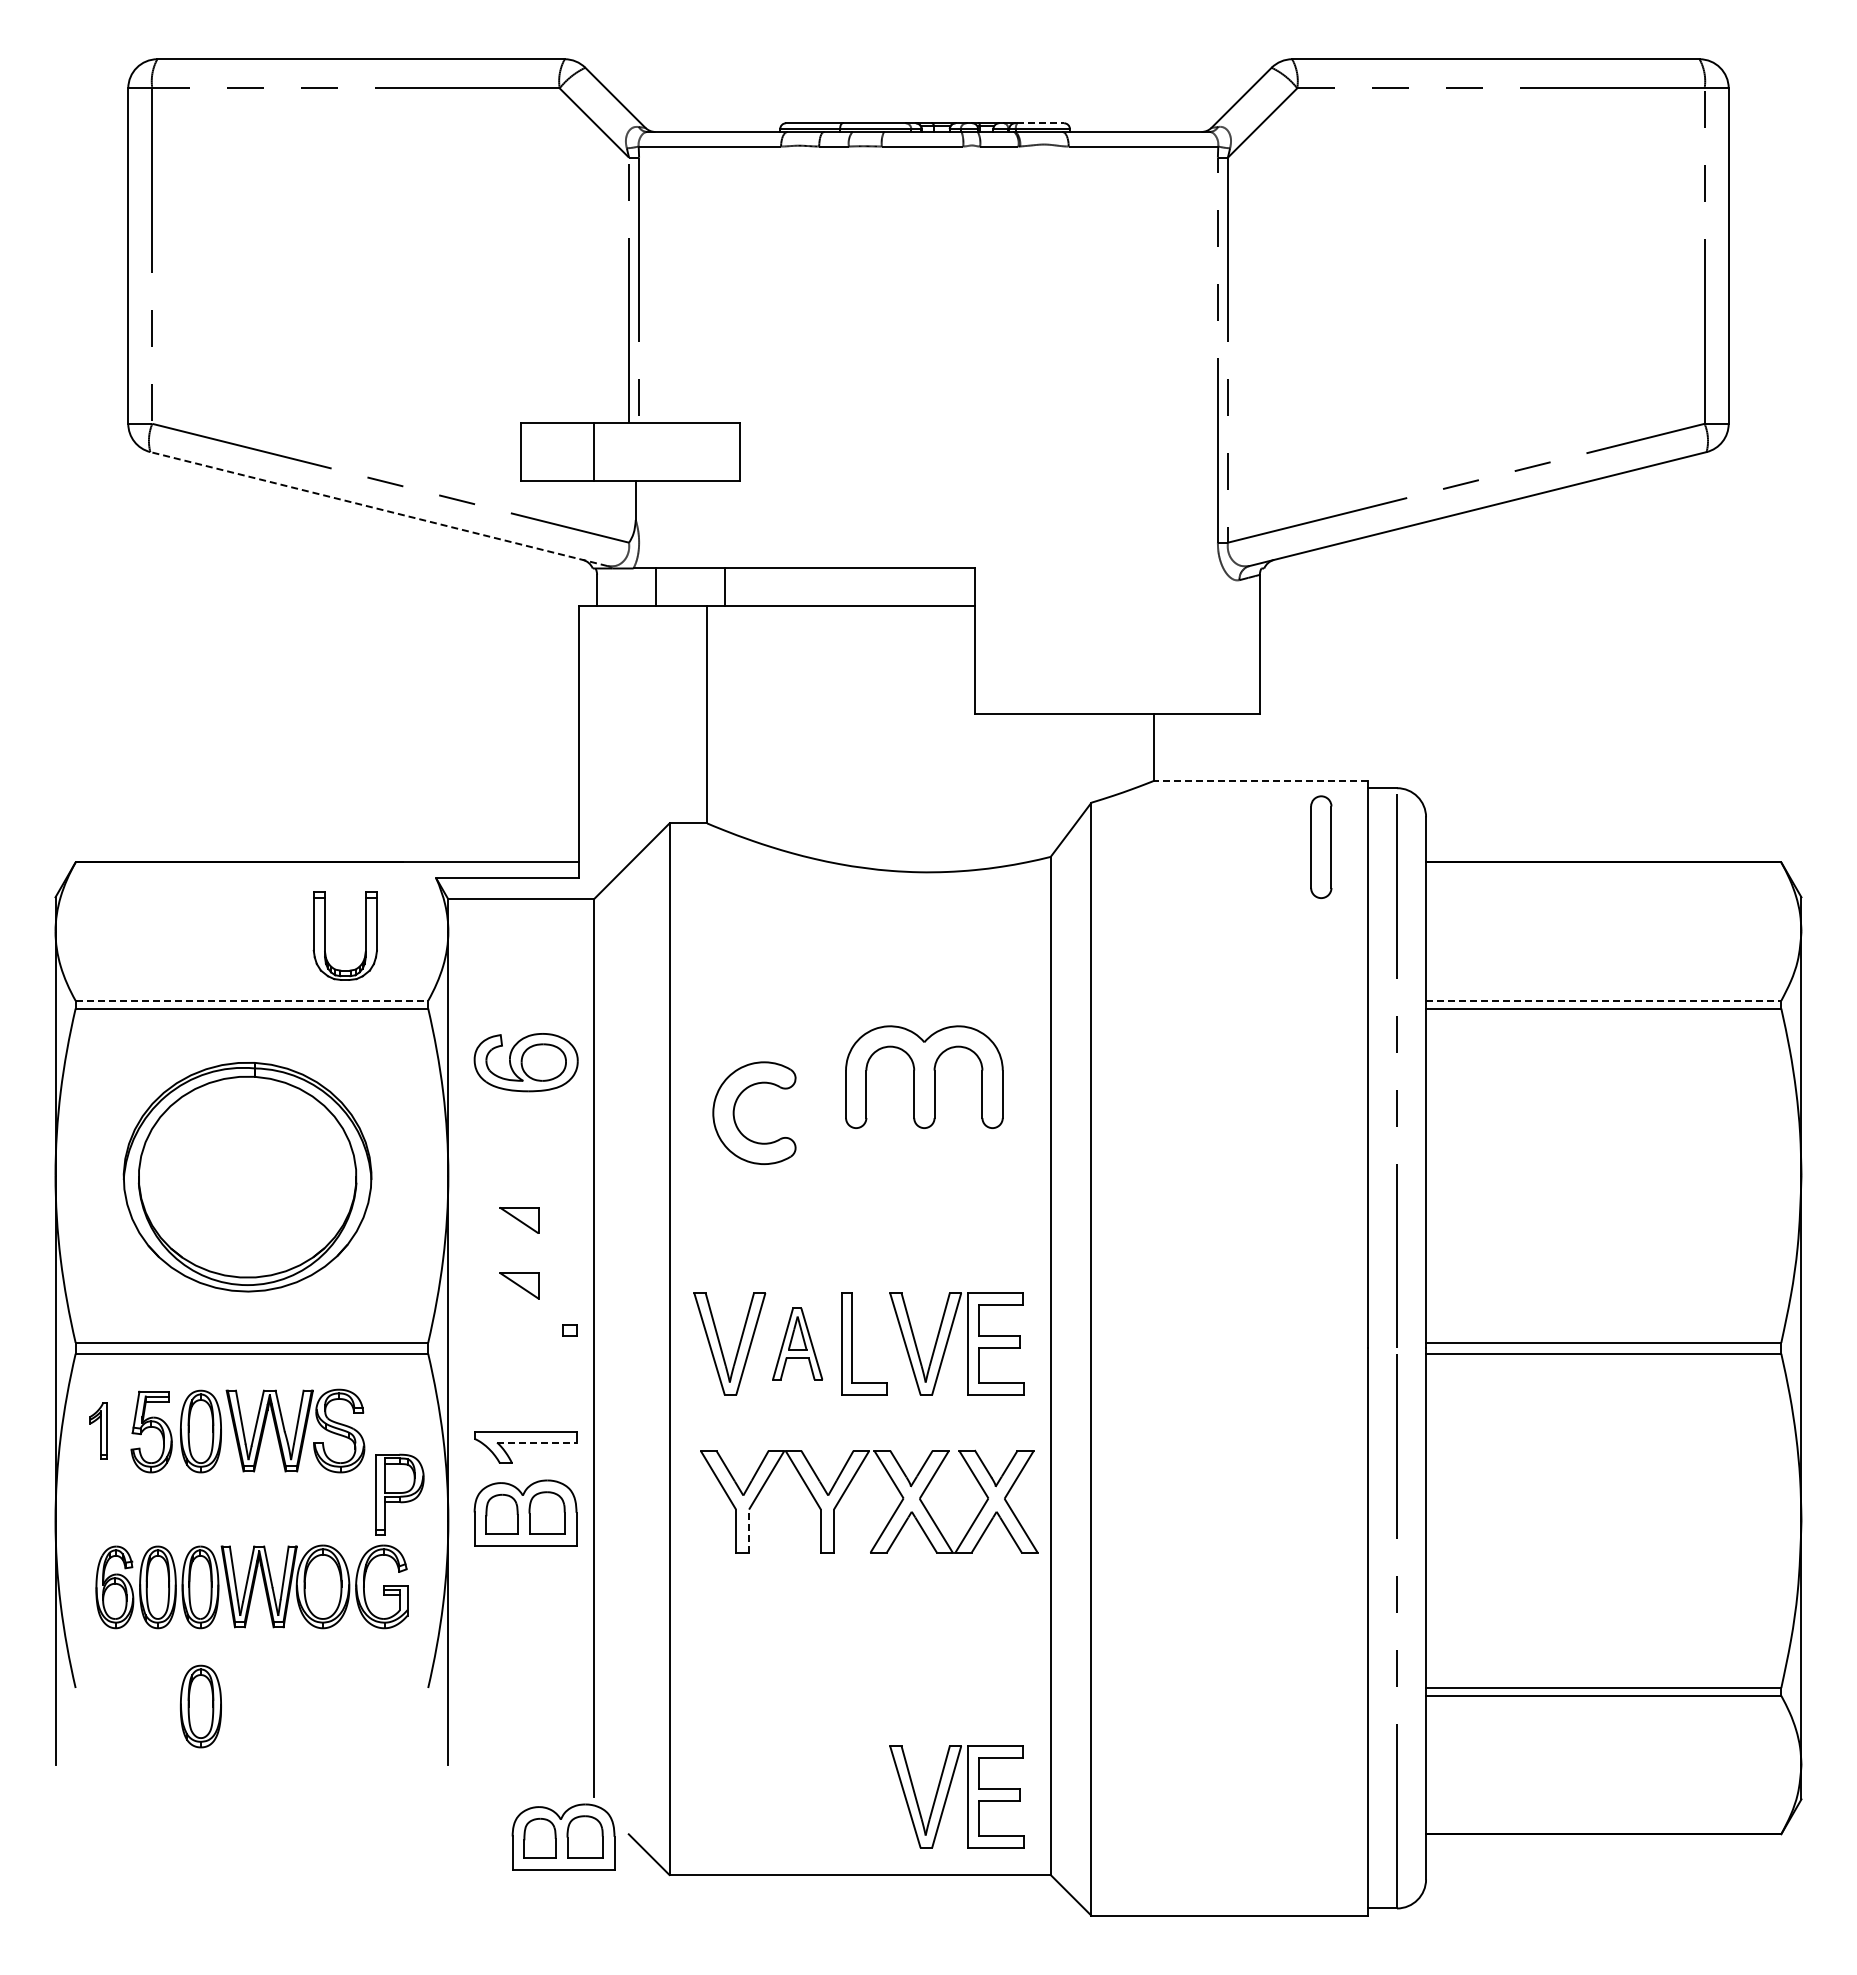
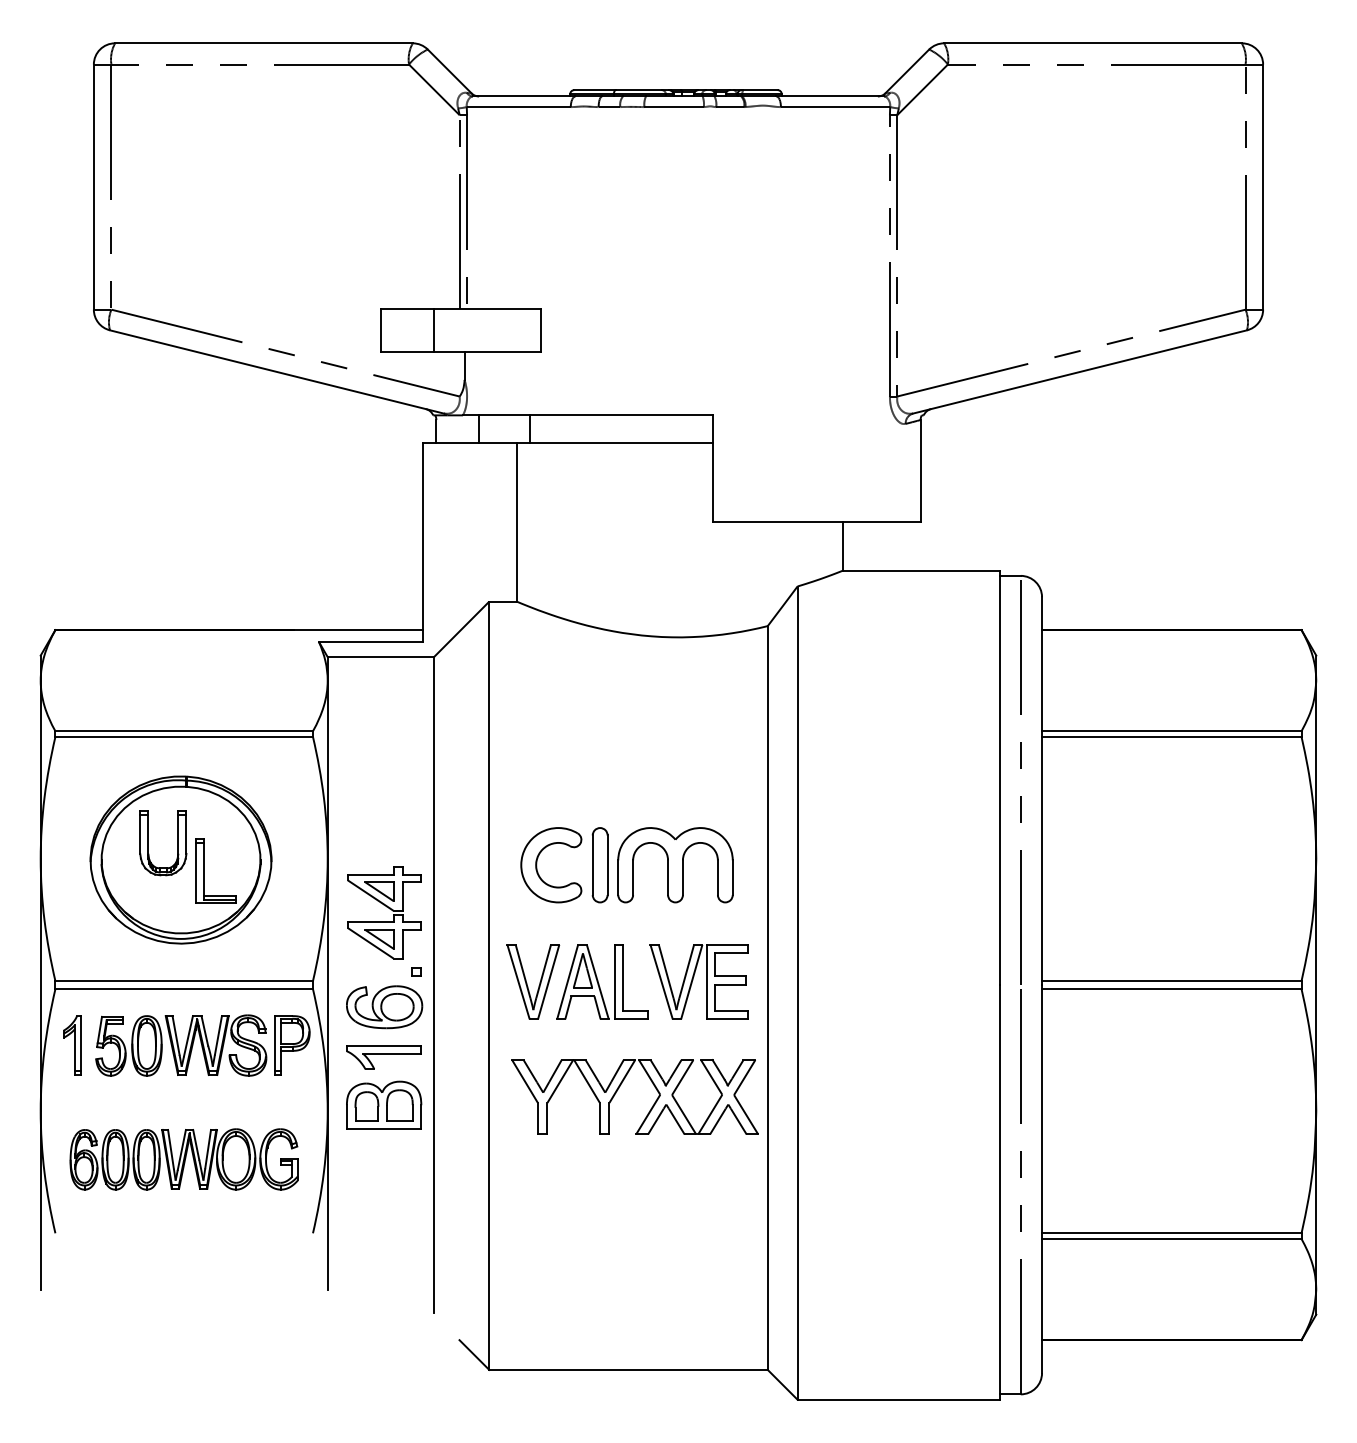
line: (1041, 123) -> (761, 90), dashed -> solid
line: (378, 509) -> (276, 372), dashed -> solid
line: (1260, 780) -> (921, 570), dashed -> solid
part: (1321, 846) -> (600, 864), moved
part: (325, 935) -> (148, 842), moved
line: (252, 1000) -> (184, 730), dashed -> solid
line: (1603, 1000) -> (1171, 730), dashed -> solid
part: (525, 1062) -> (384, 1007), moved
part: (924, 1076) -> (675, 864), moved
part: (735, 1107) -> (537, 861), moved
part: (280, 1191) -> (205, 870), added
part: (531, 1243) -> (388, 908), added
part: (797, 1343) -> (582, 981), size x1.43
part: (98, 1430) -> (72, 1045), size x1.43
line: (536, 1442) -> (392, 1053), dashed -> solid
part: (399, 1494) -> (292, 1045), moved
line: (749, 1531) -> (547, 1118), dashed -> solid
part: (200, 1706) -> (146, 1246), removed
part: (948, 1795) -> (693, 1311), removed
part: (563, 1836) -> (411, 1341), removed

